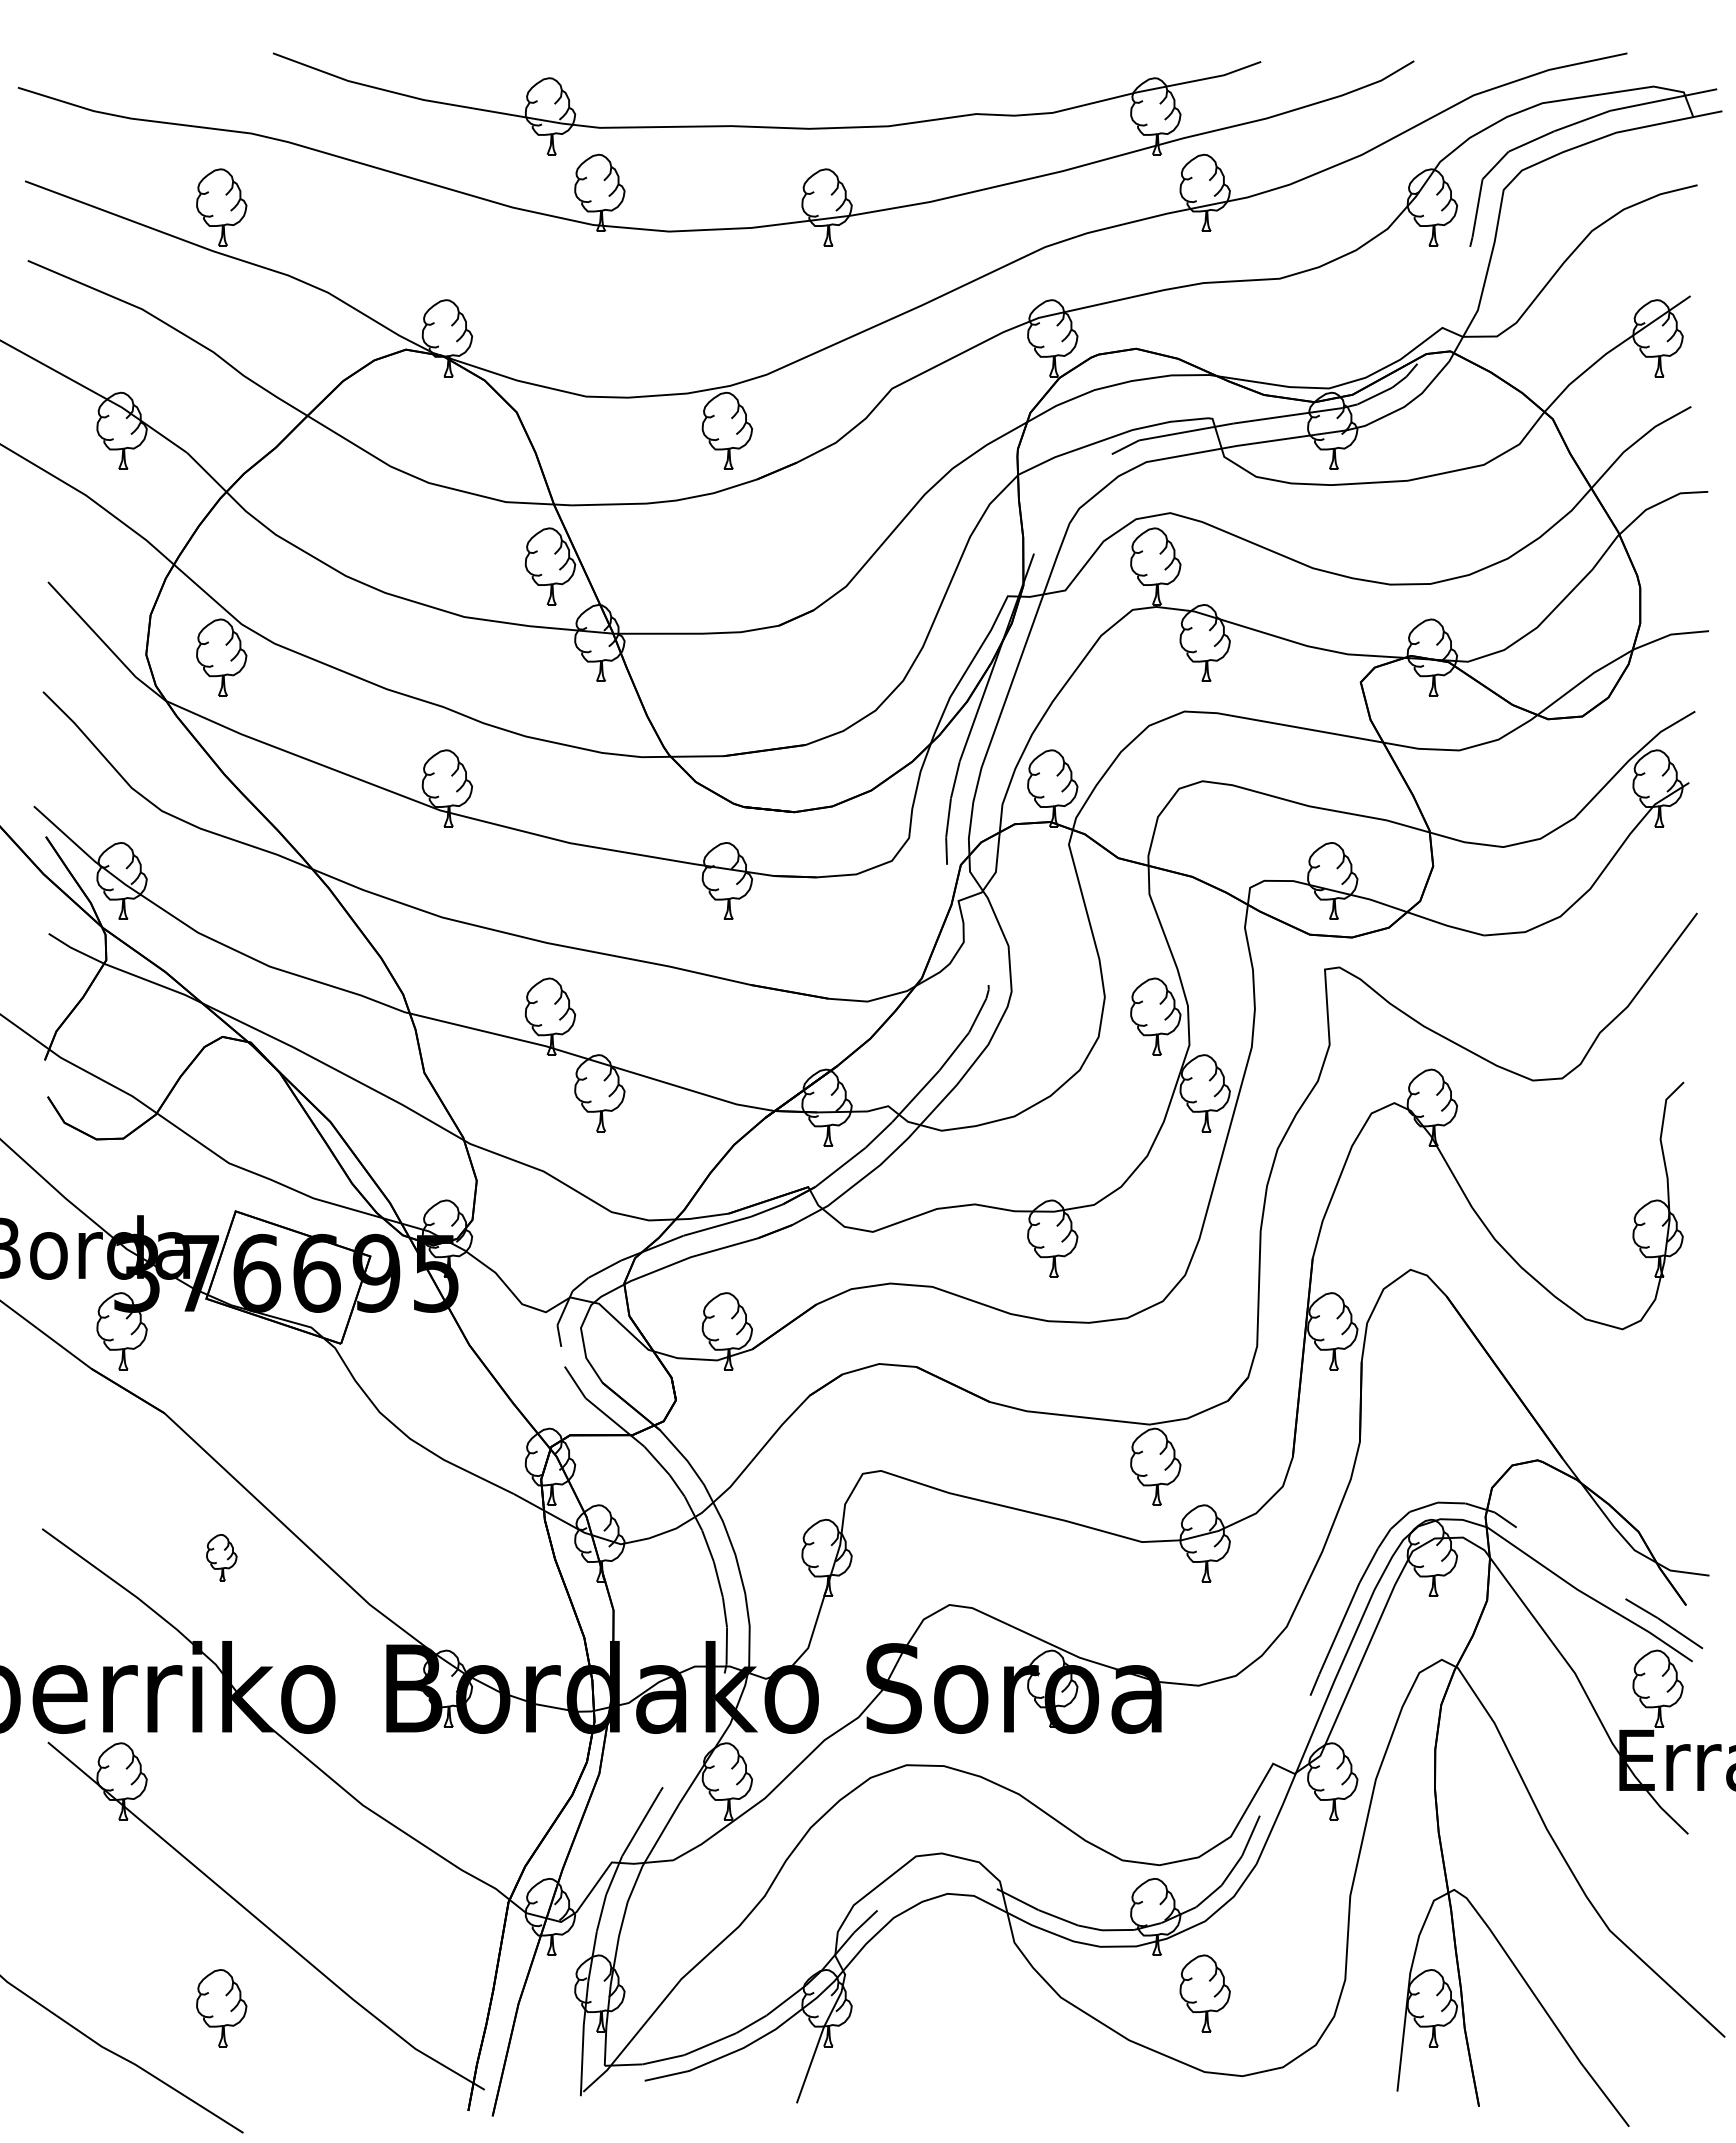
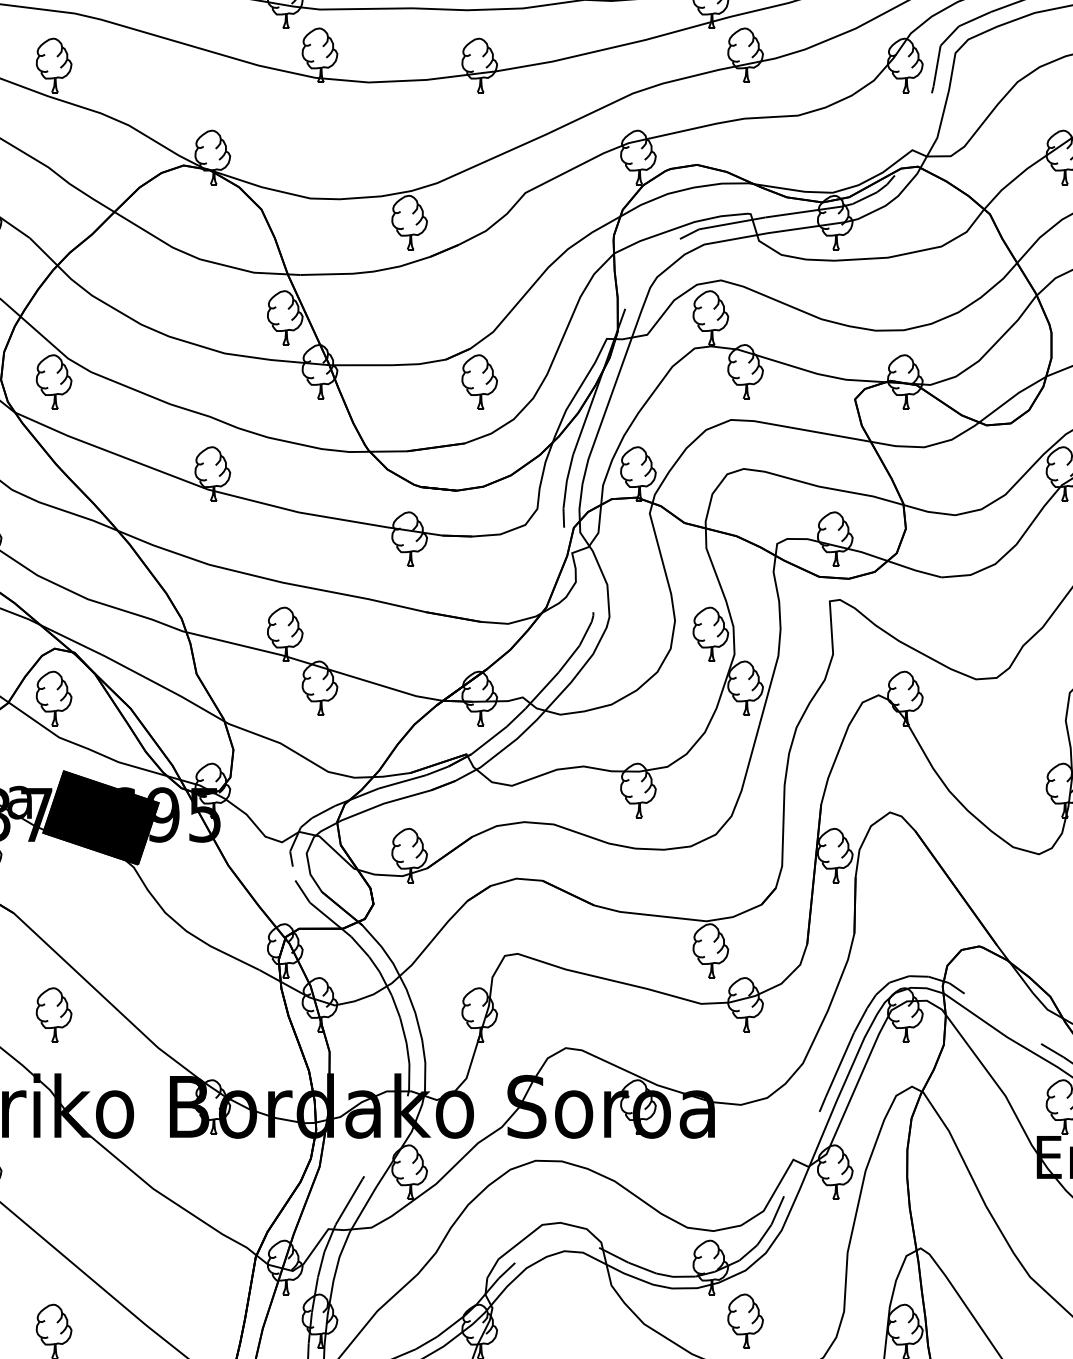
part: (826, 657) -> (479, 381), added
part: (221, 1107) -> (53, 698), added
fill: (288, 1277) -> (101, 817), added
part: (221, 1557) -> (53, 1014), size x1.67

